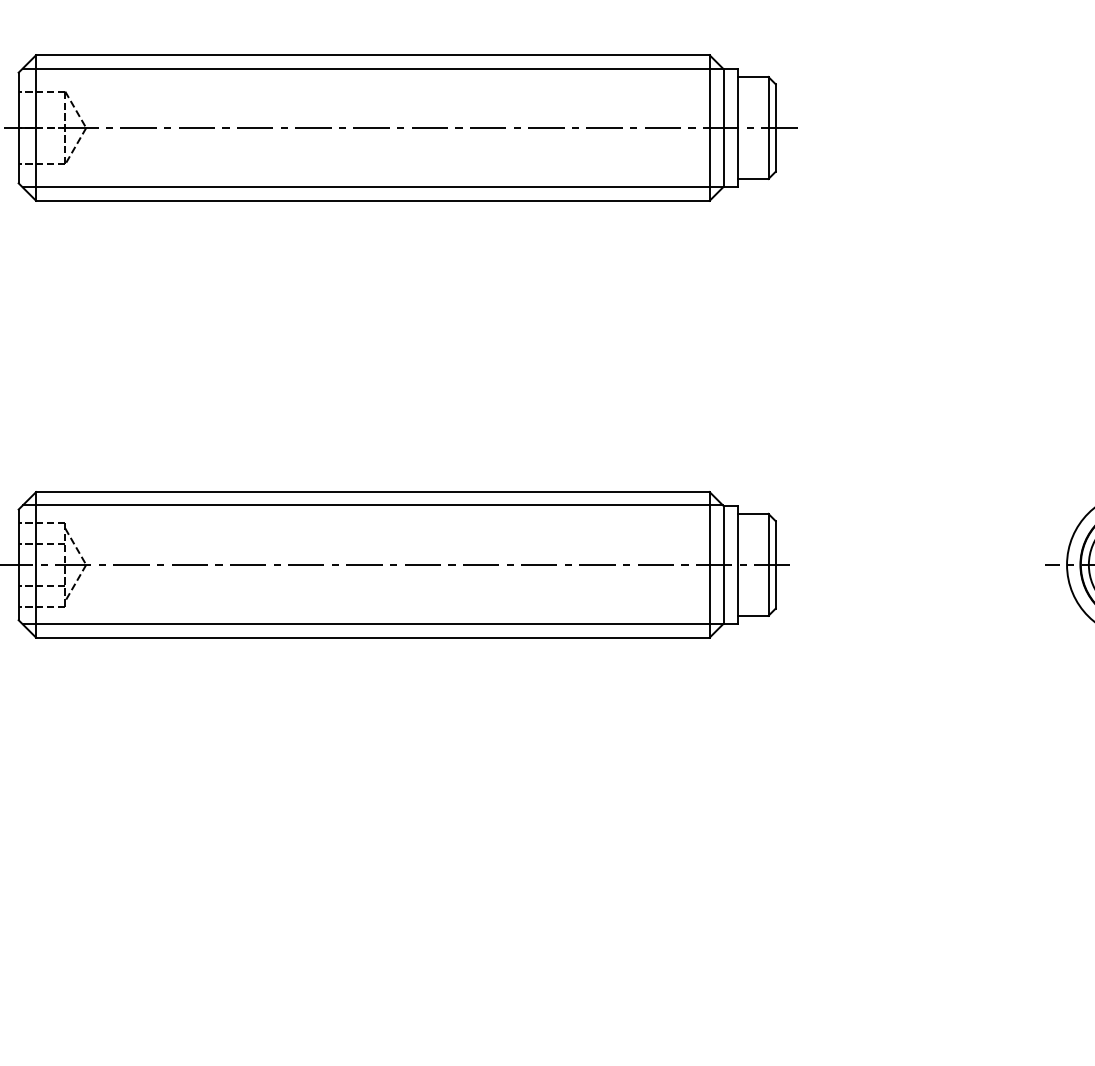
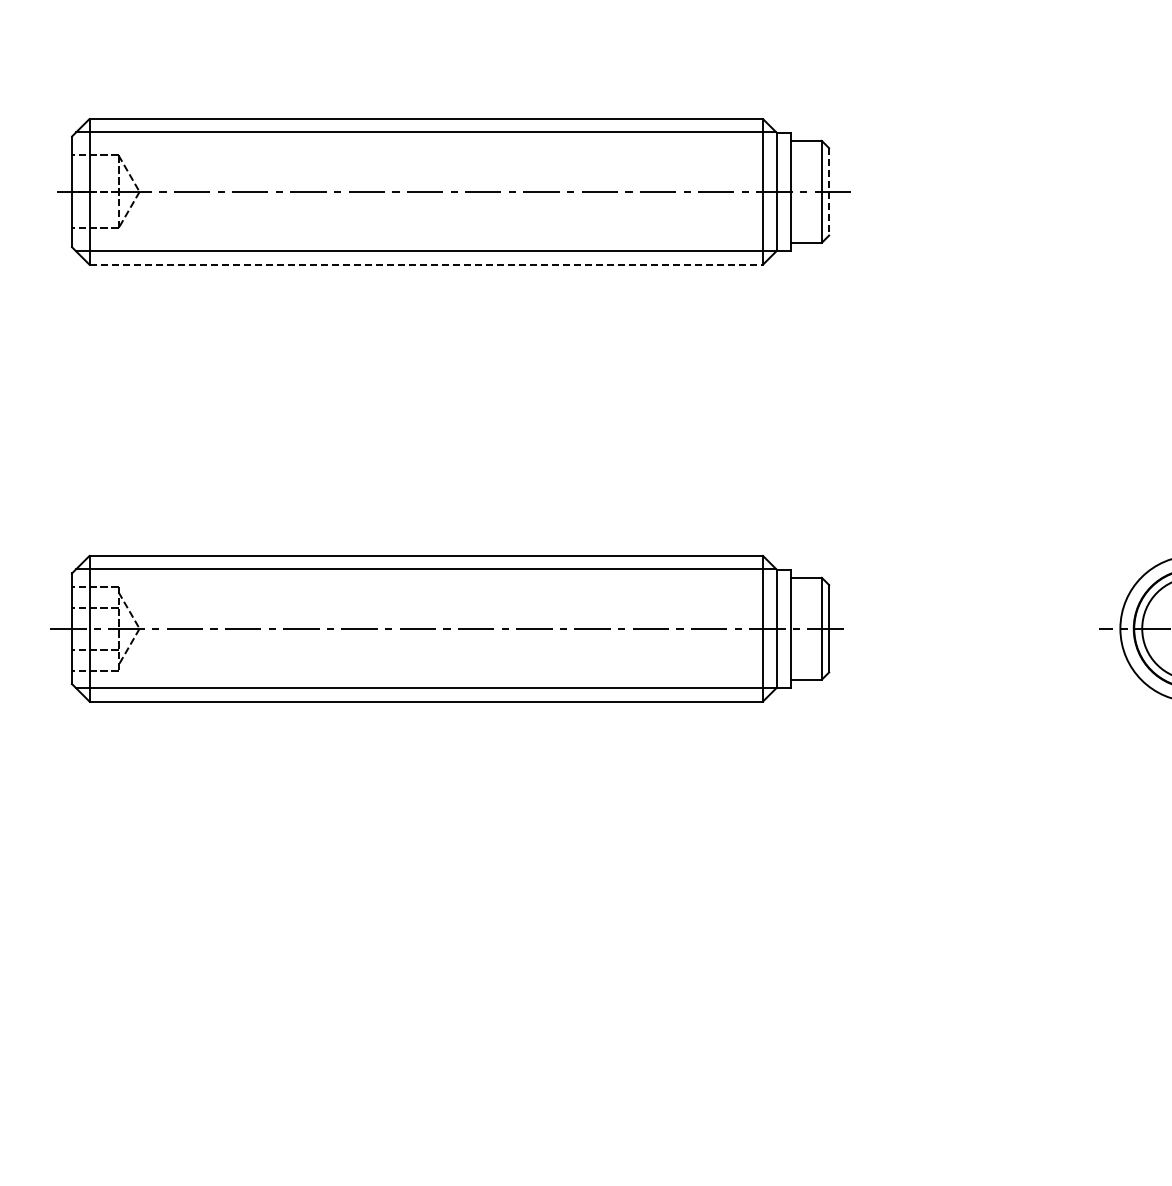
line: (776, 127) -> (829, 191), solid -> dashed
line: (373, 200) -> (426, 264), solid -> dashed

